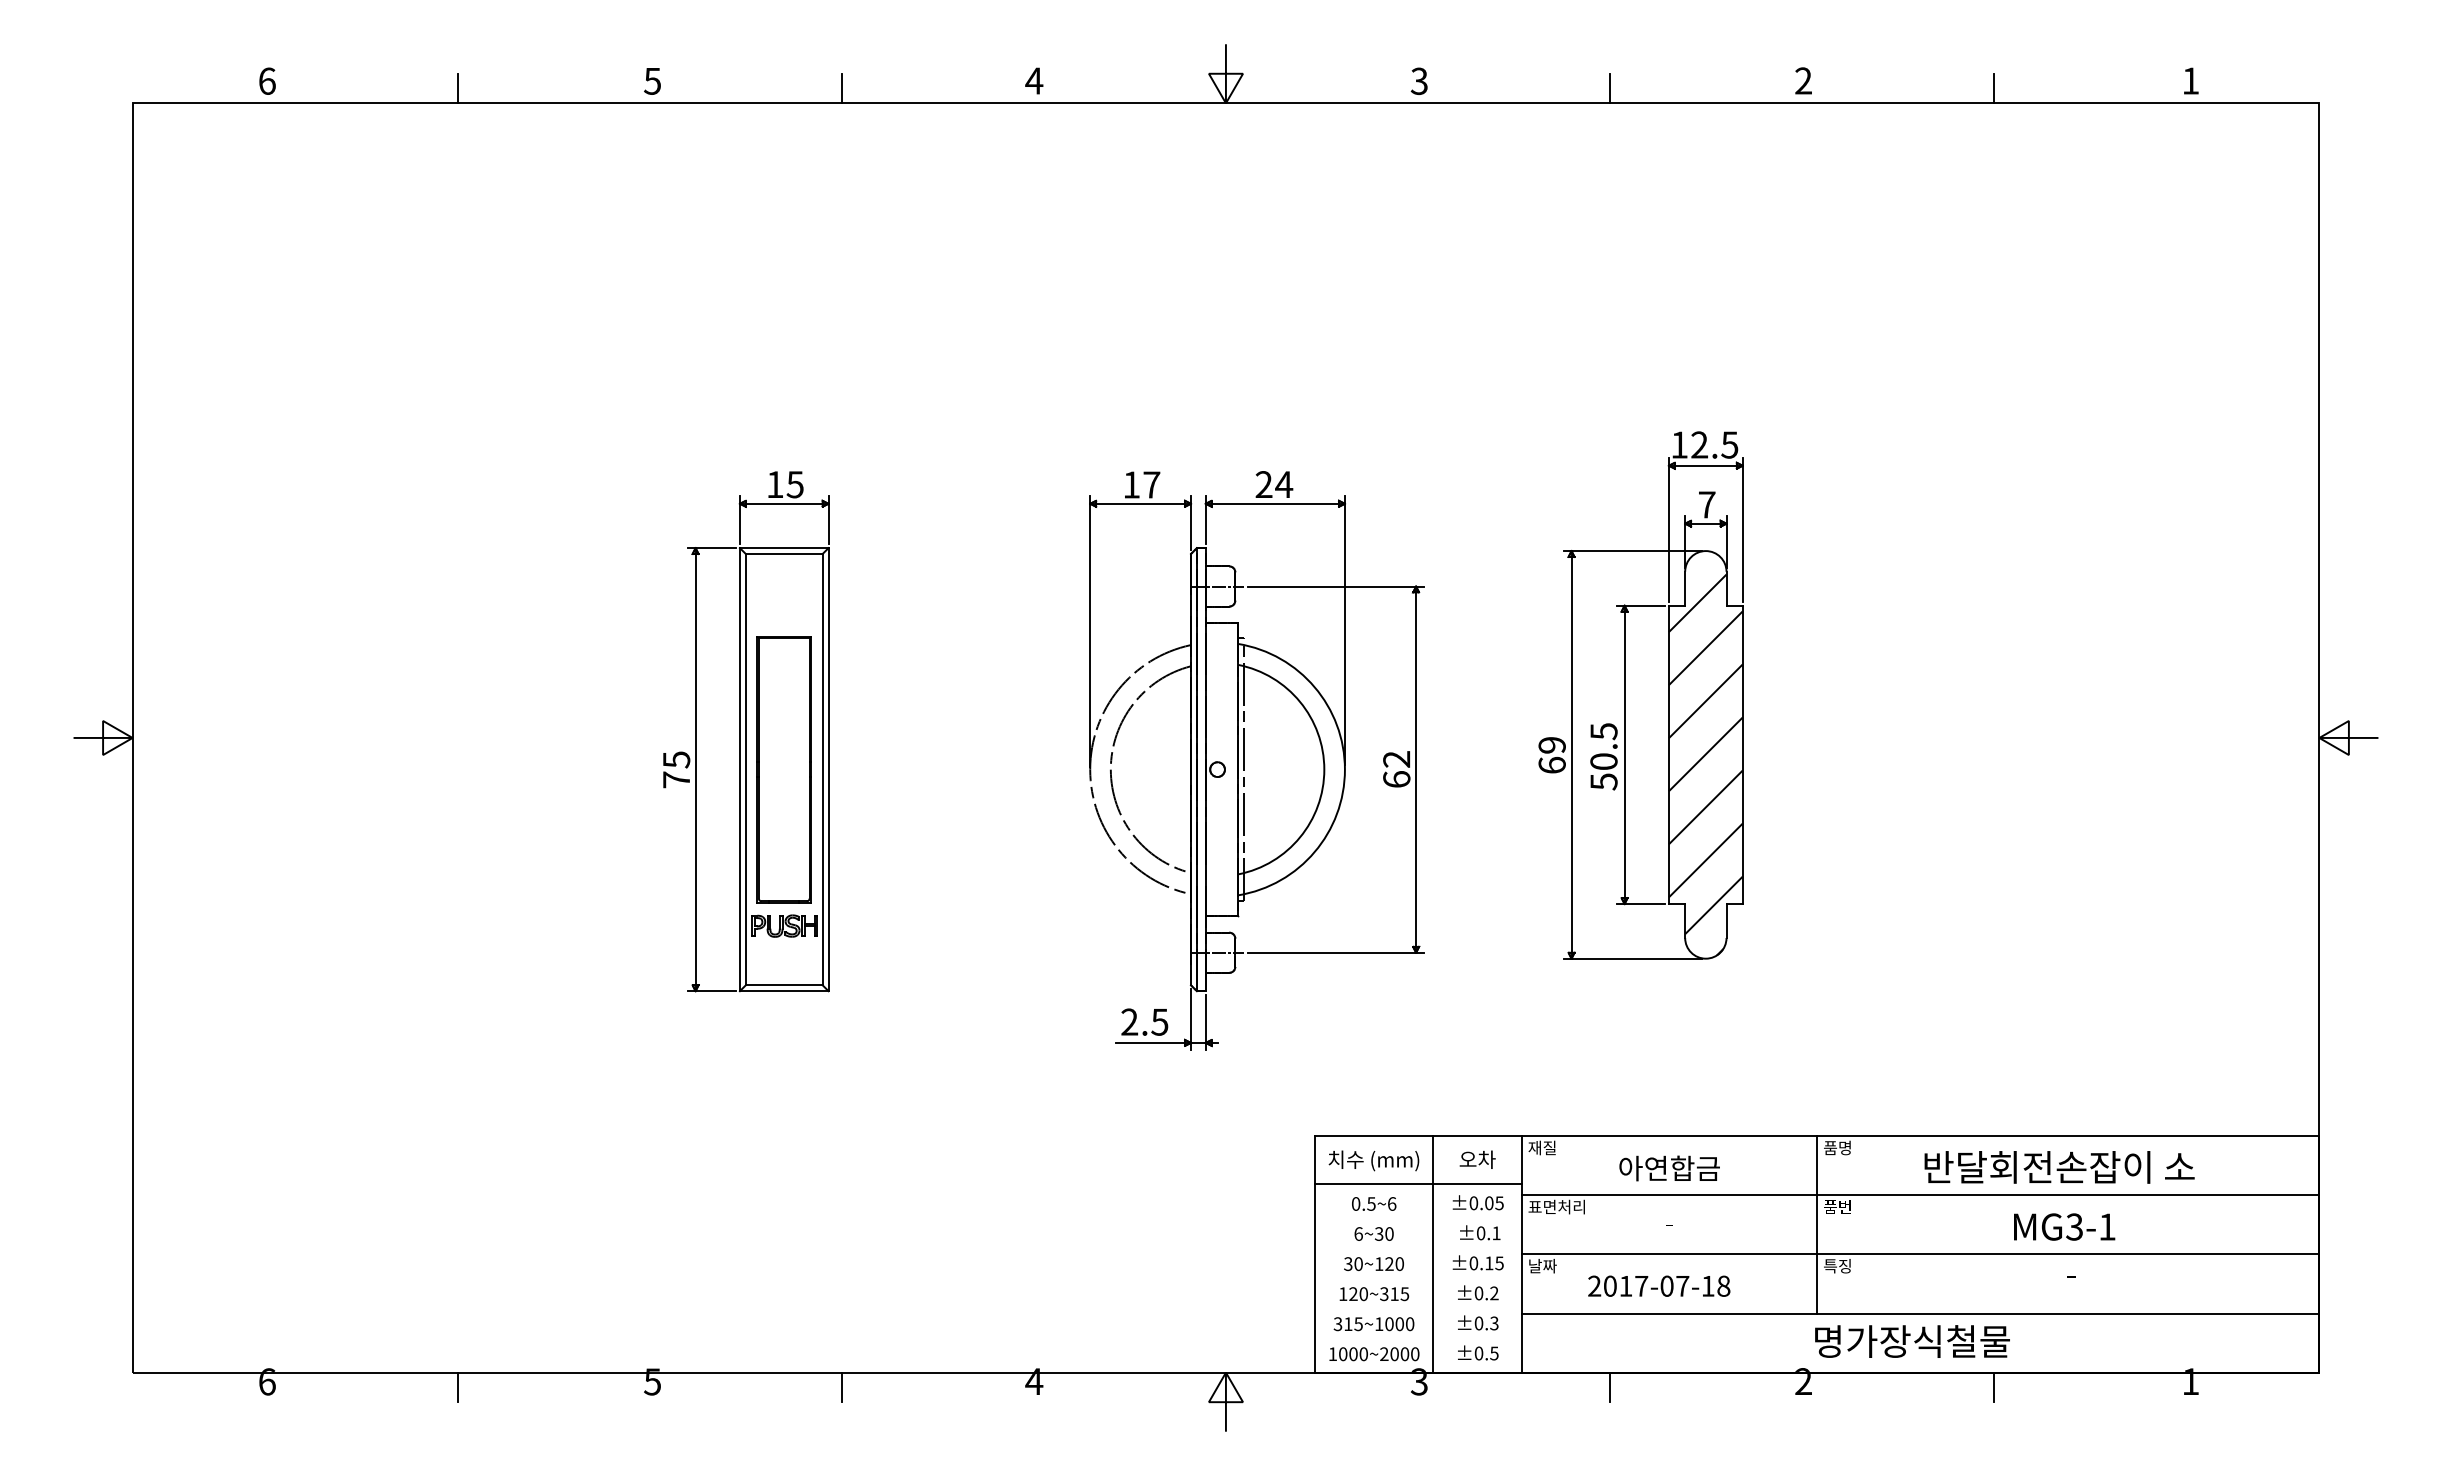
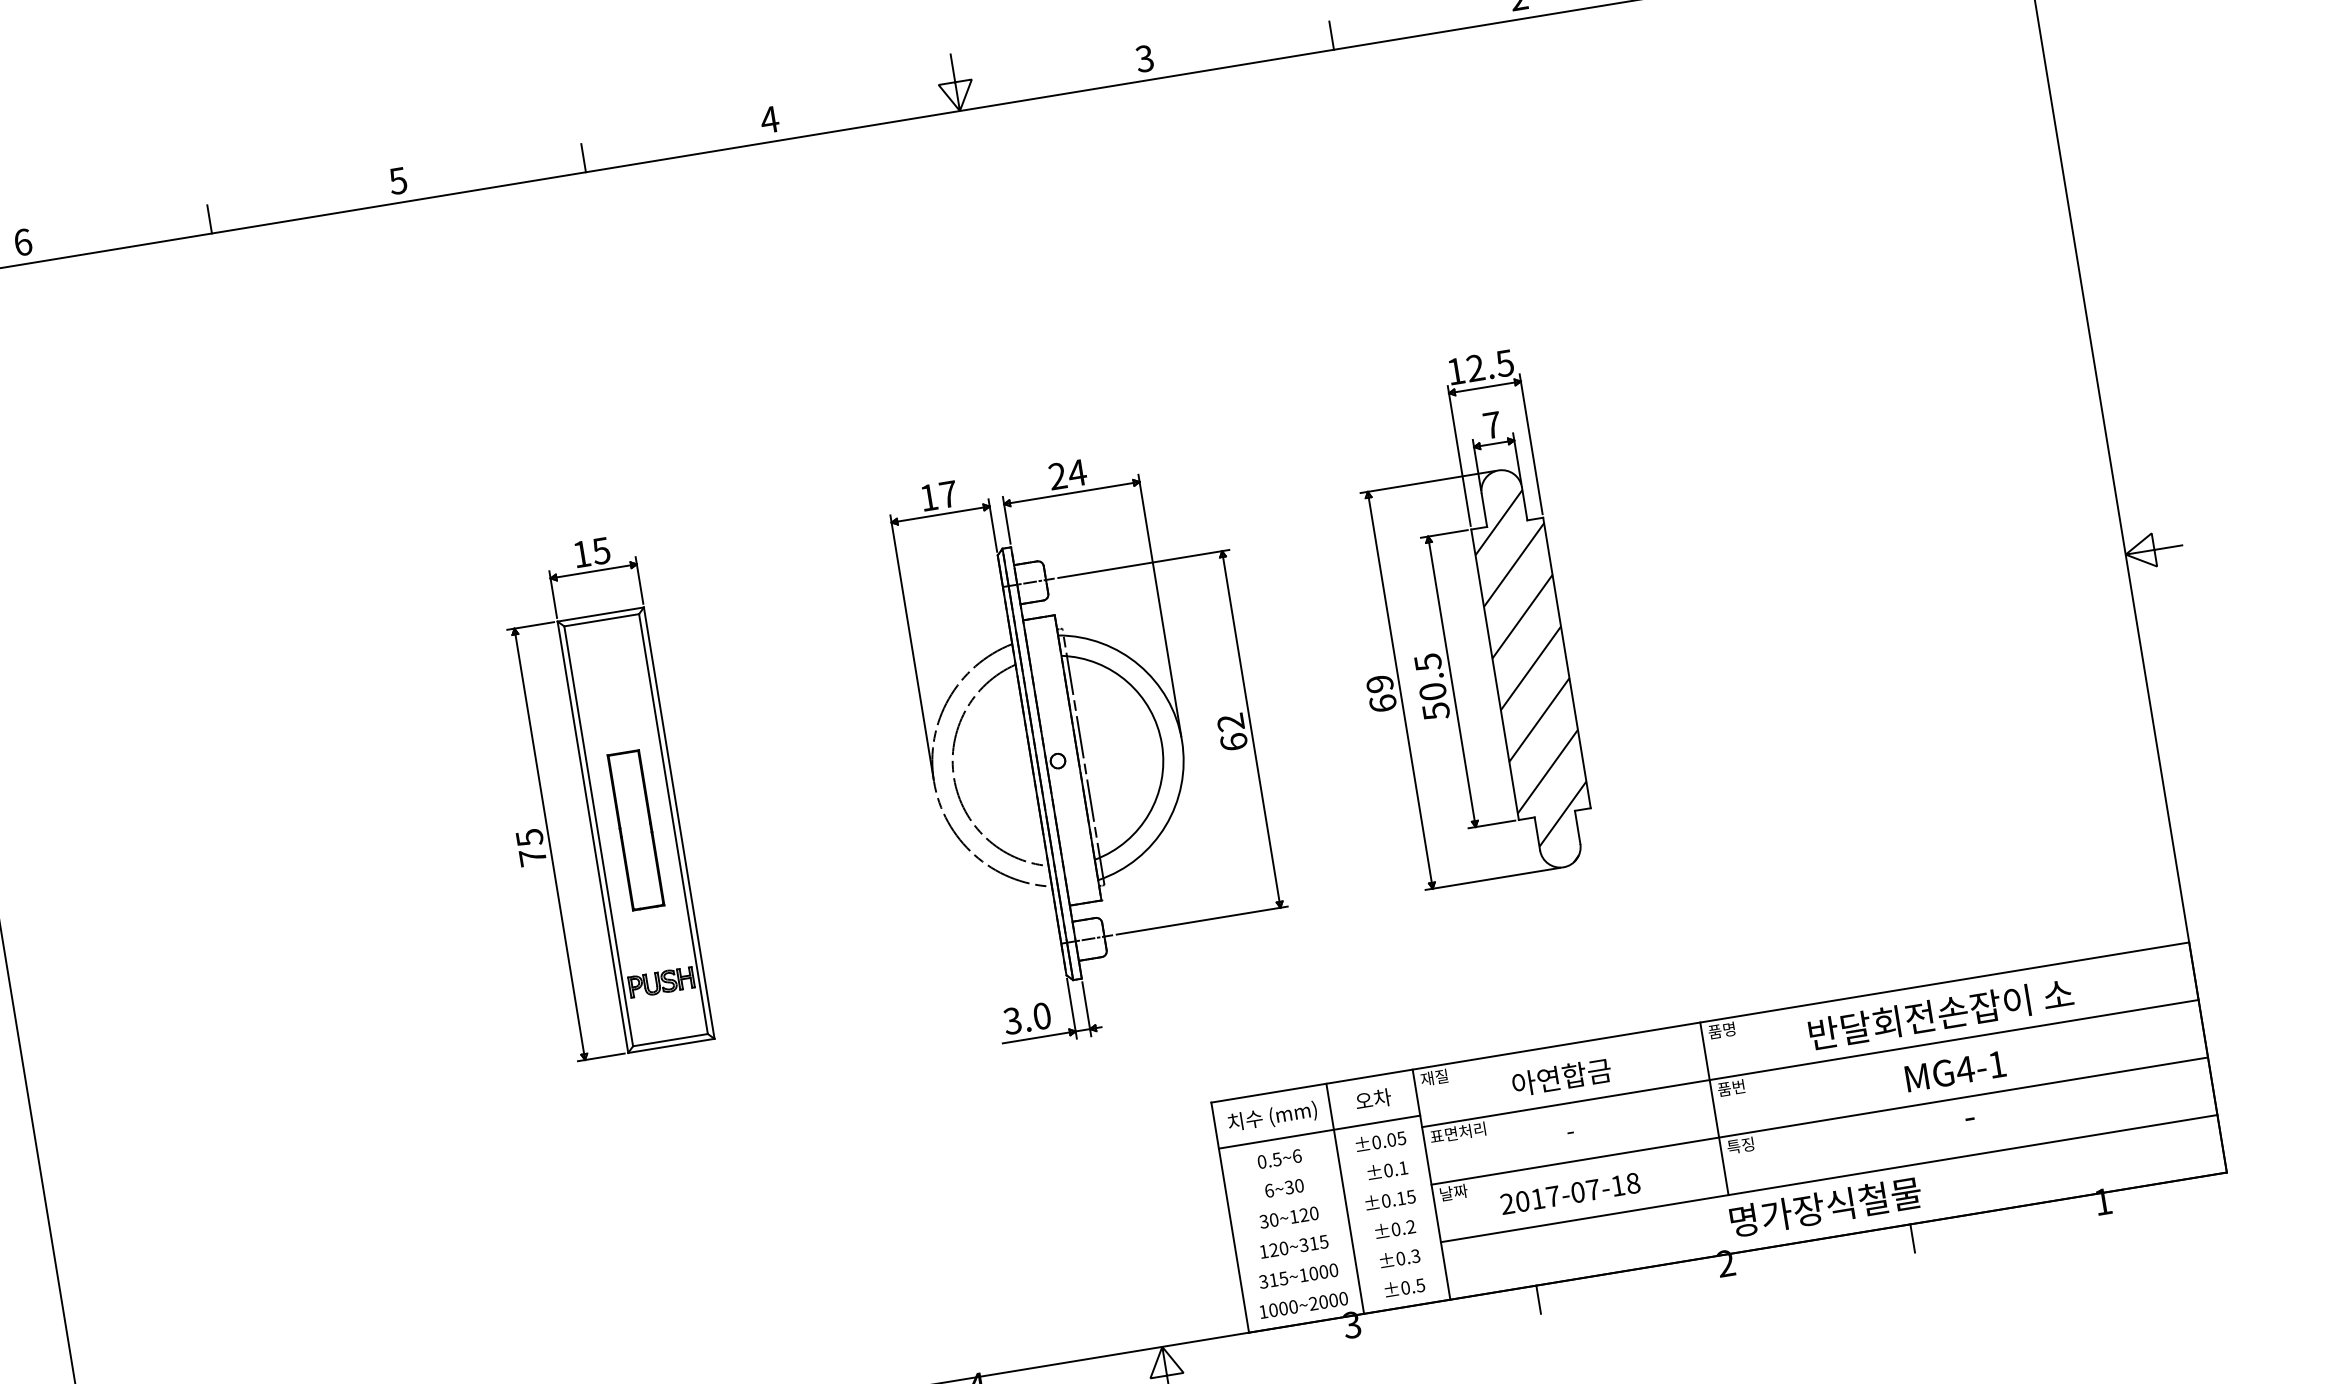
part: (783, 769) -> (635, 830), size x0.6
text: (1144, 1021) -> (1027, 1017), 2.5 -> 3.0
text: (2074, 1226) -> (1965, 1069), MG3-1 -> MG4-1

